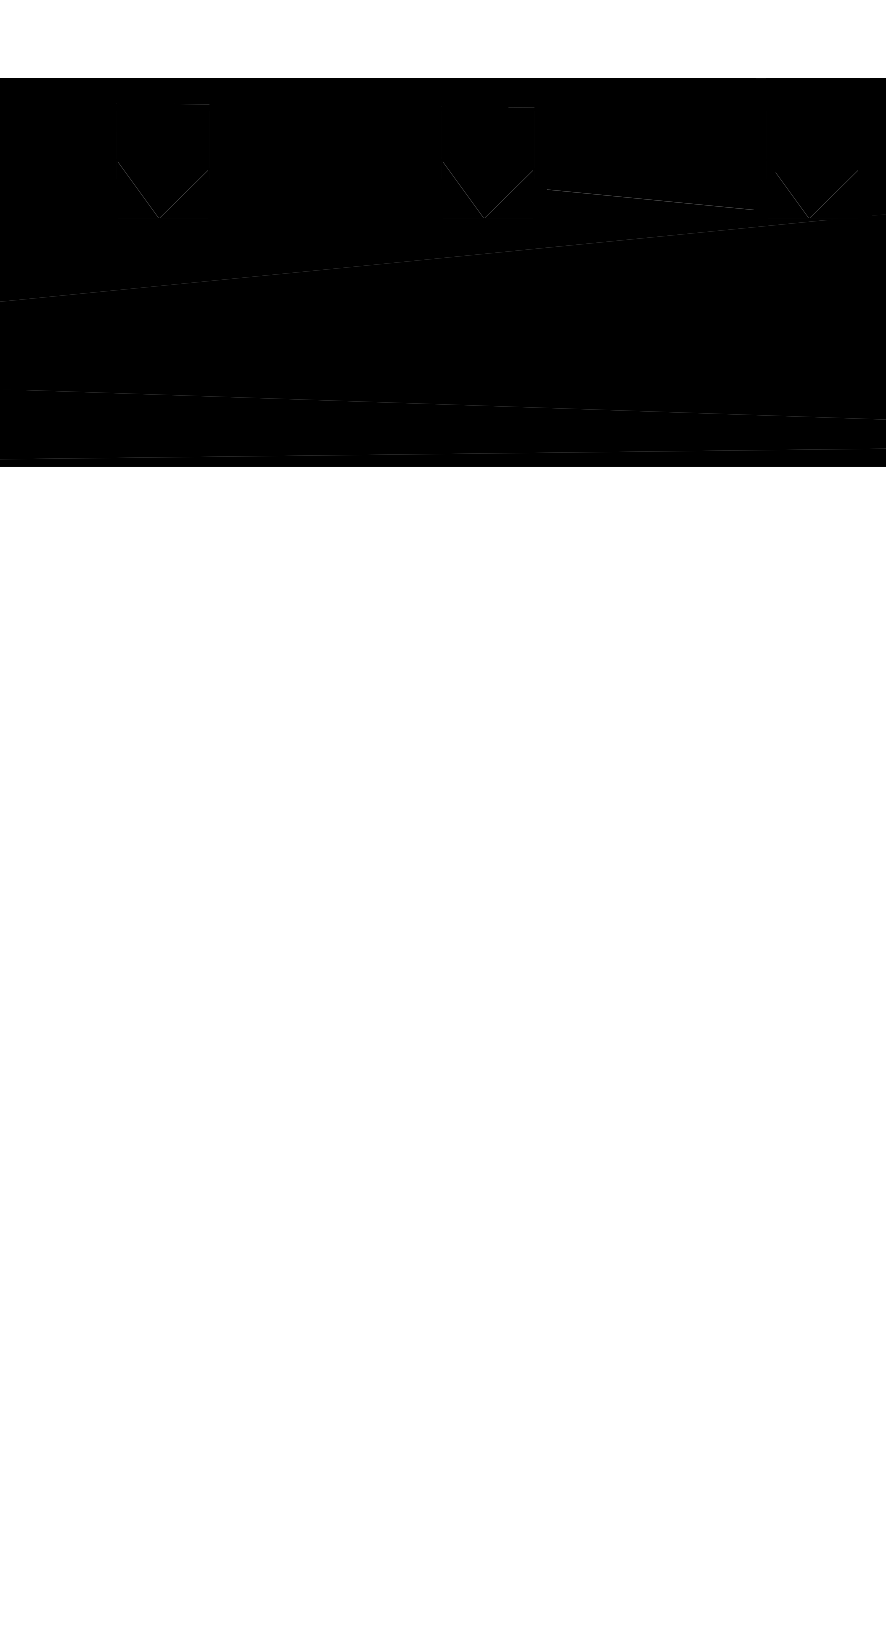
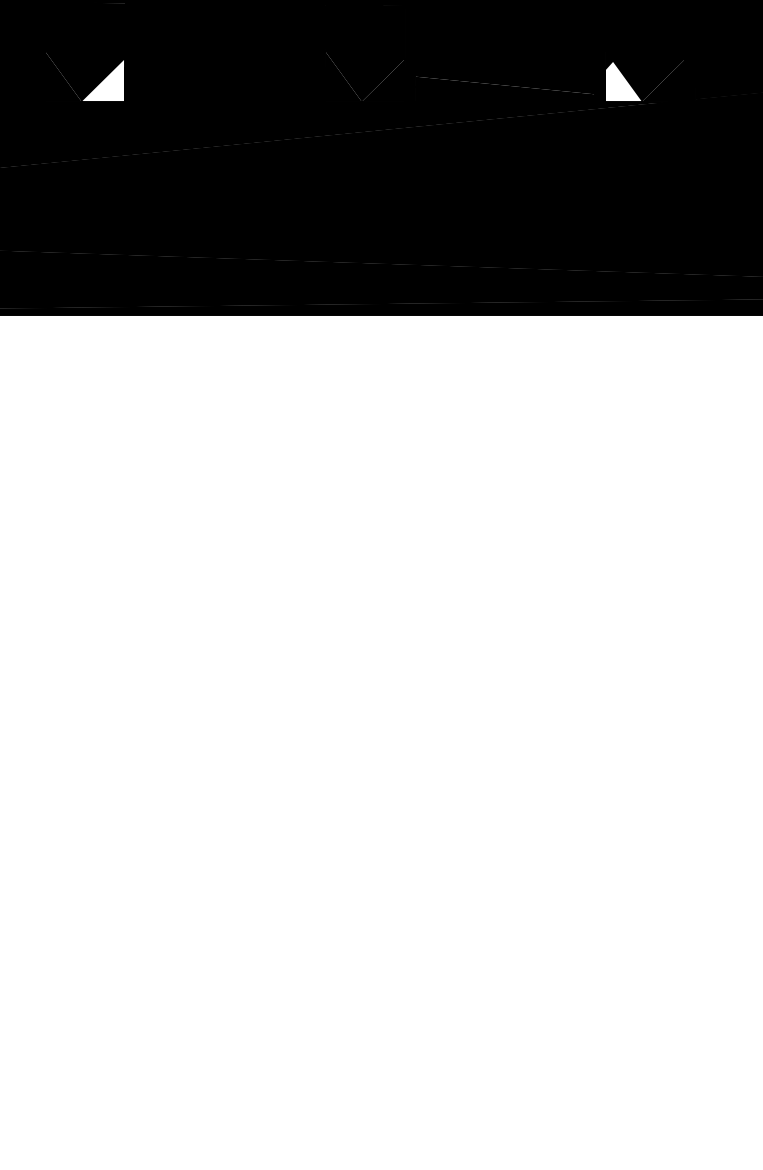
fill: (787, 188) -> (623, 75), removed
fill: (184, 193) -> (103, 80), removed

